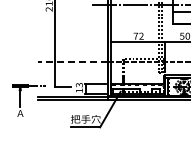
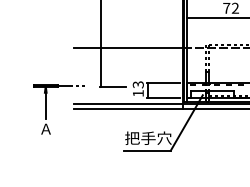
line: (73, 61) -> (129, 47), dashed -> solid

